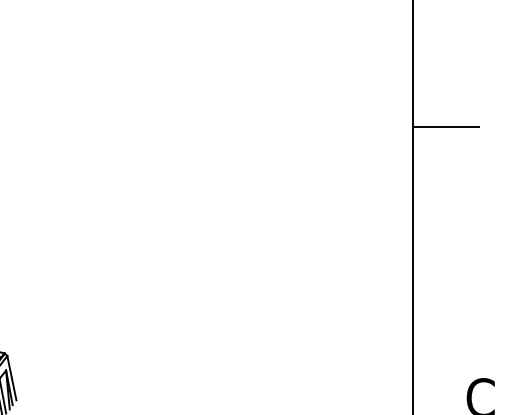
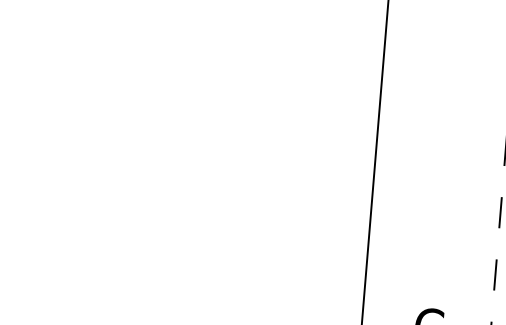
line: (446, 126) -> (417, 54), removed

